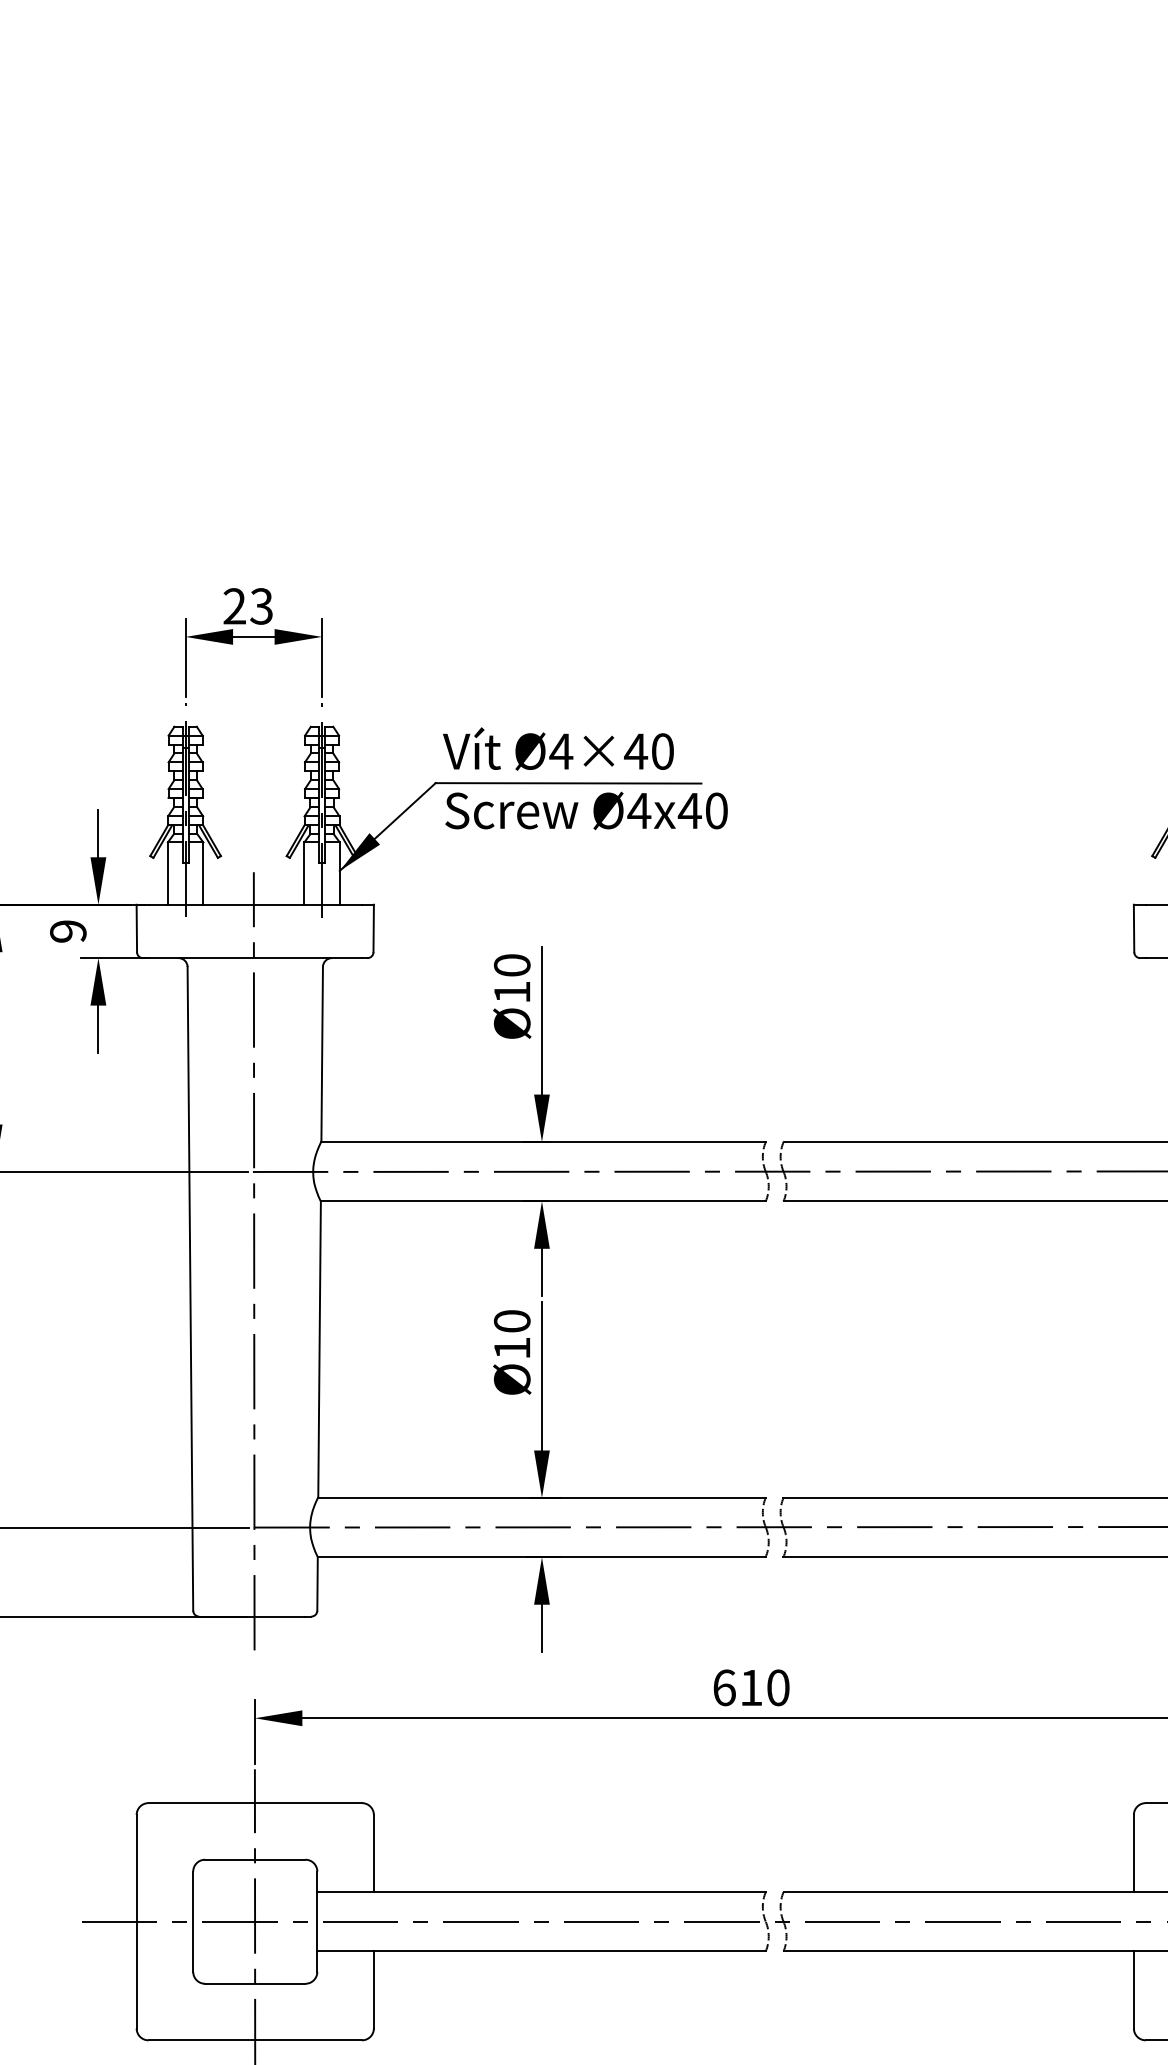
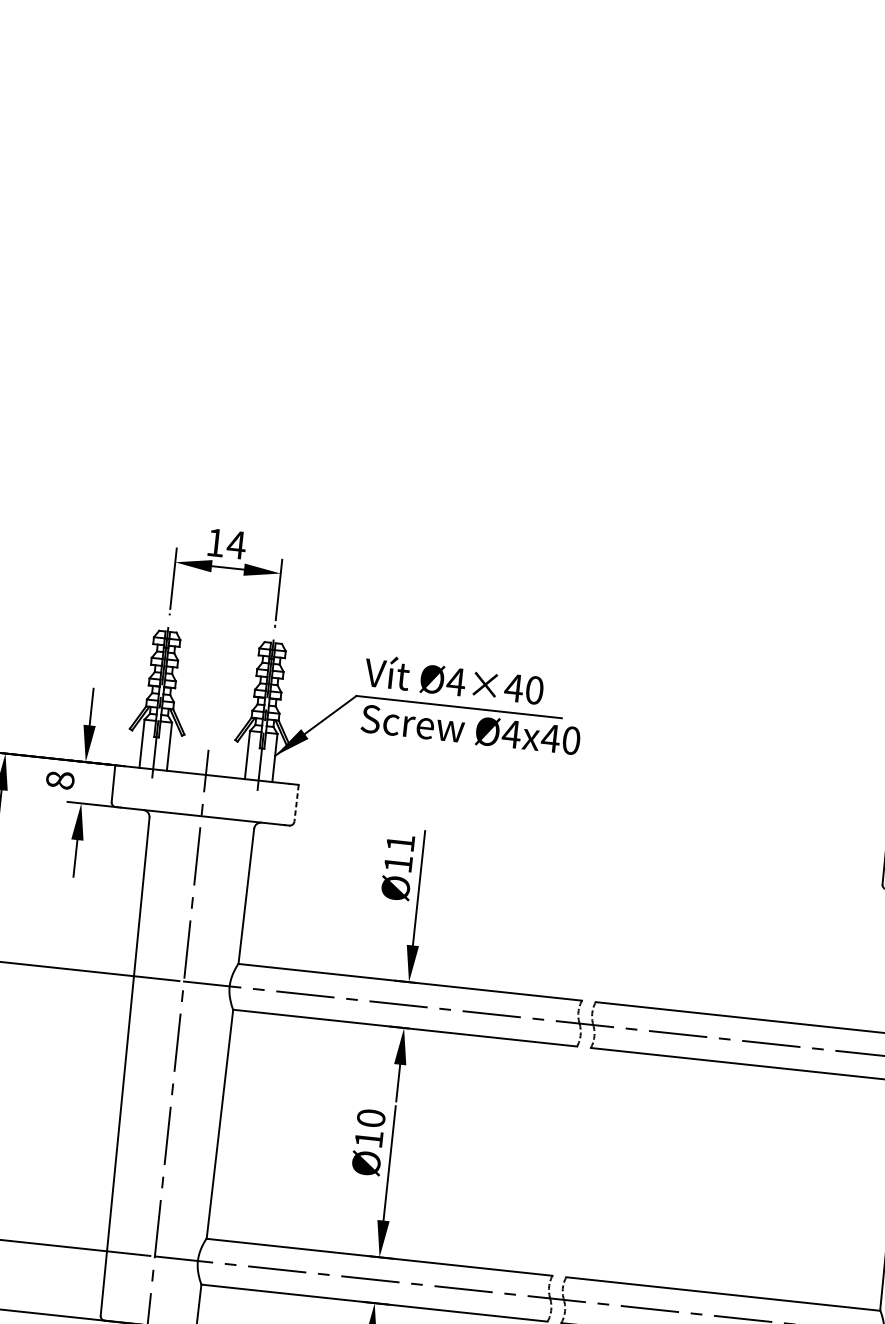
text: (248, 606) -> (226, 543), 23 -> 14
line: (373, 928) -> (296, 803), solid -> dashed
text: (68, 931) -> (60, 780), 9 -> 8
text: (511, 965) -> (400, 843), Ø10 -> Ø11

